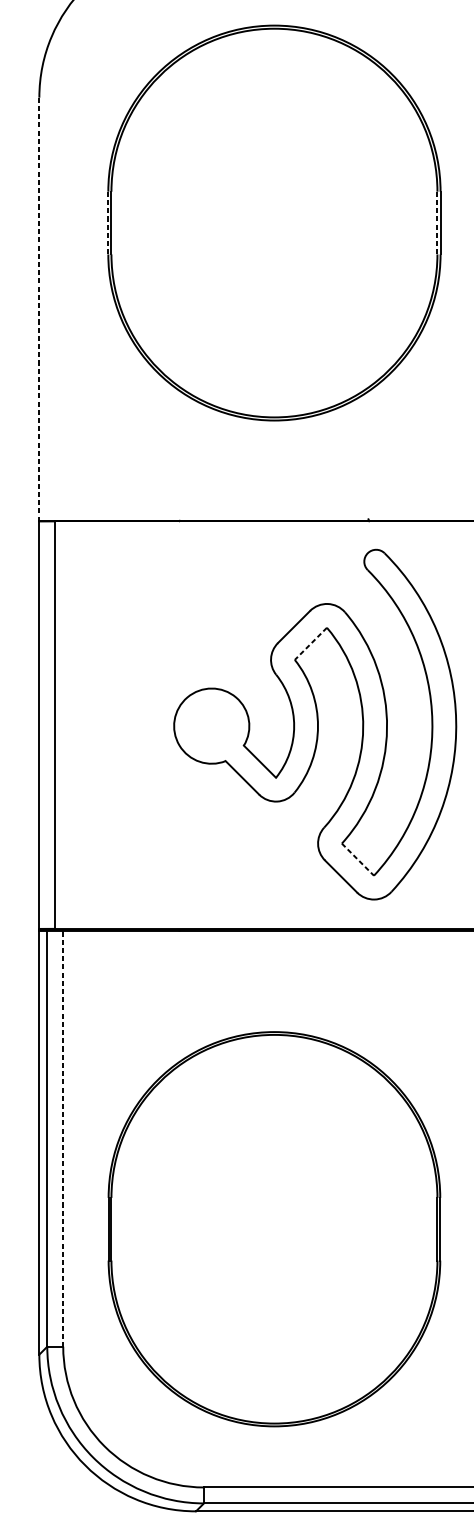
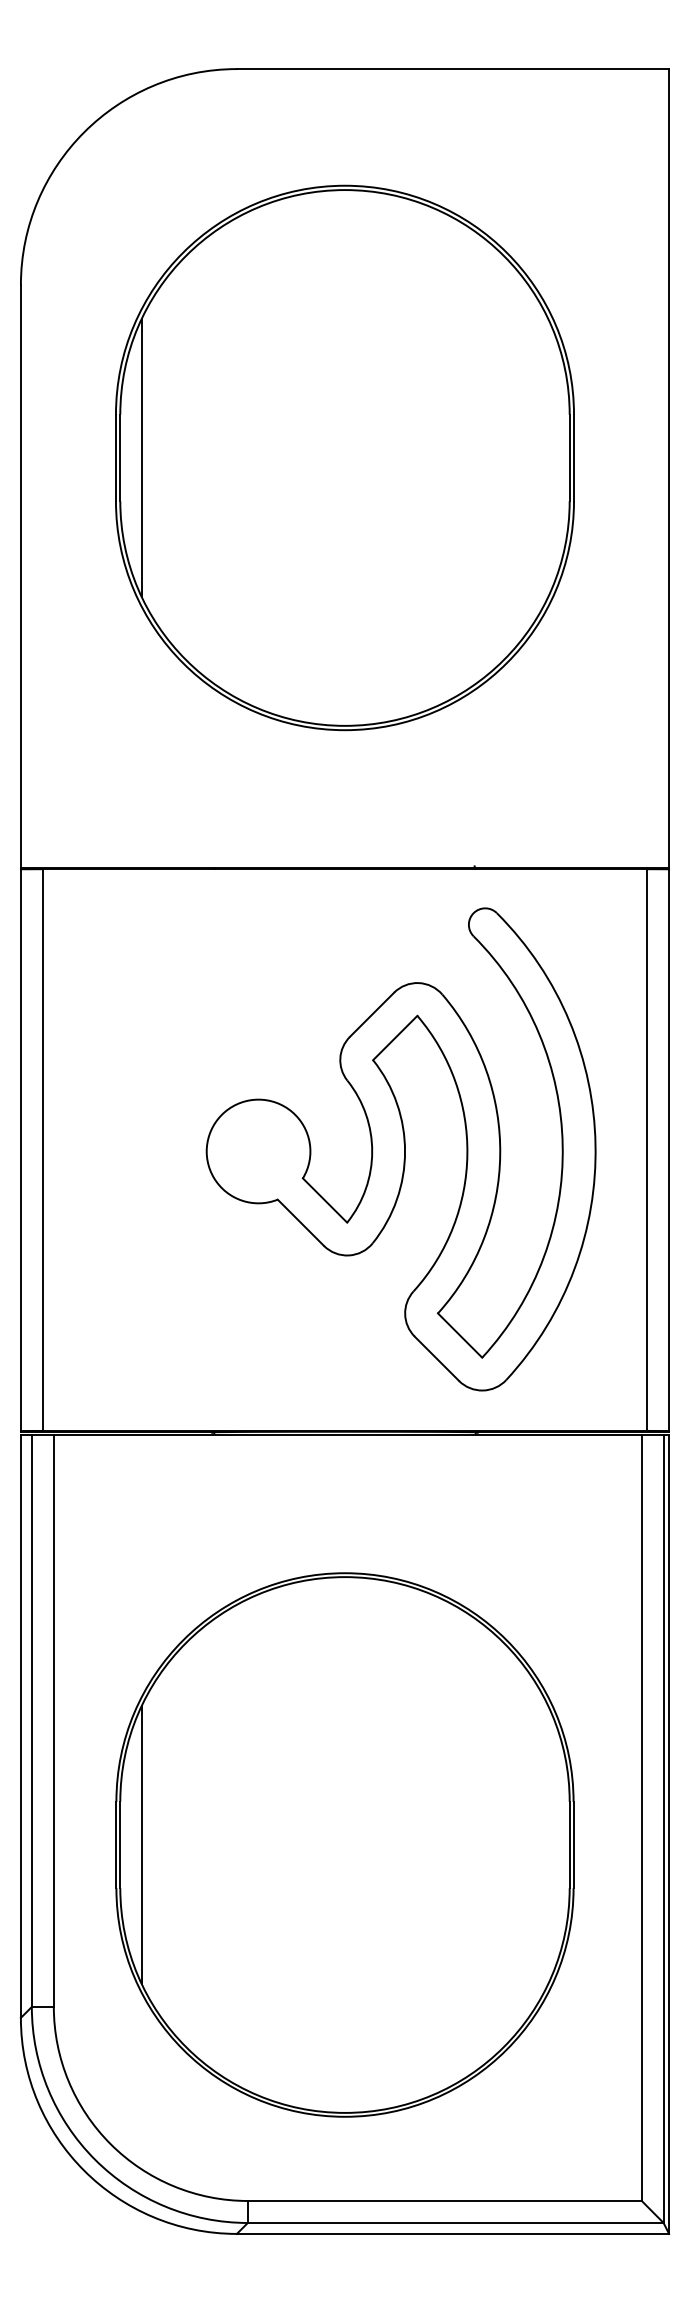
line: (107, 222) -> (115, 457), dashed -> solid
line: (126, 222) -> (141, 457), added
line: (437, 223) -> (569, 458), dashed -> solid
line: (39, 309) -> (20, 576), dashed -> solid
line: (310, 644) -> (394, 1038), dashed -> solid
line: (358, 859) -> (460, 1335), dashed -> solid
line: (62, 1139) -> (53, 1721), dashed -> solid
line: (126, 1228) -> (141, 1844), added

